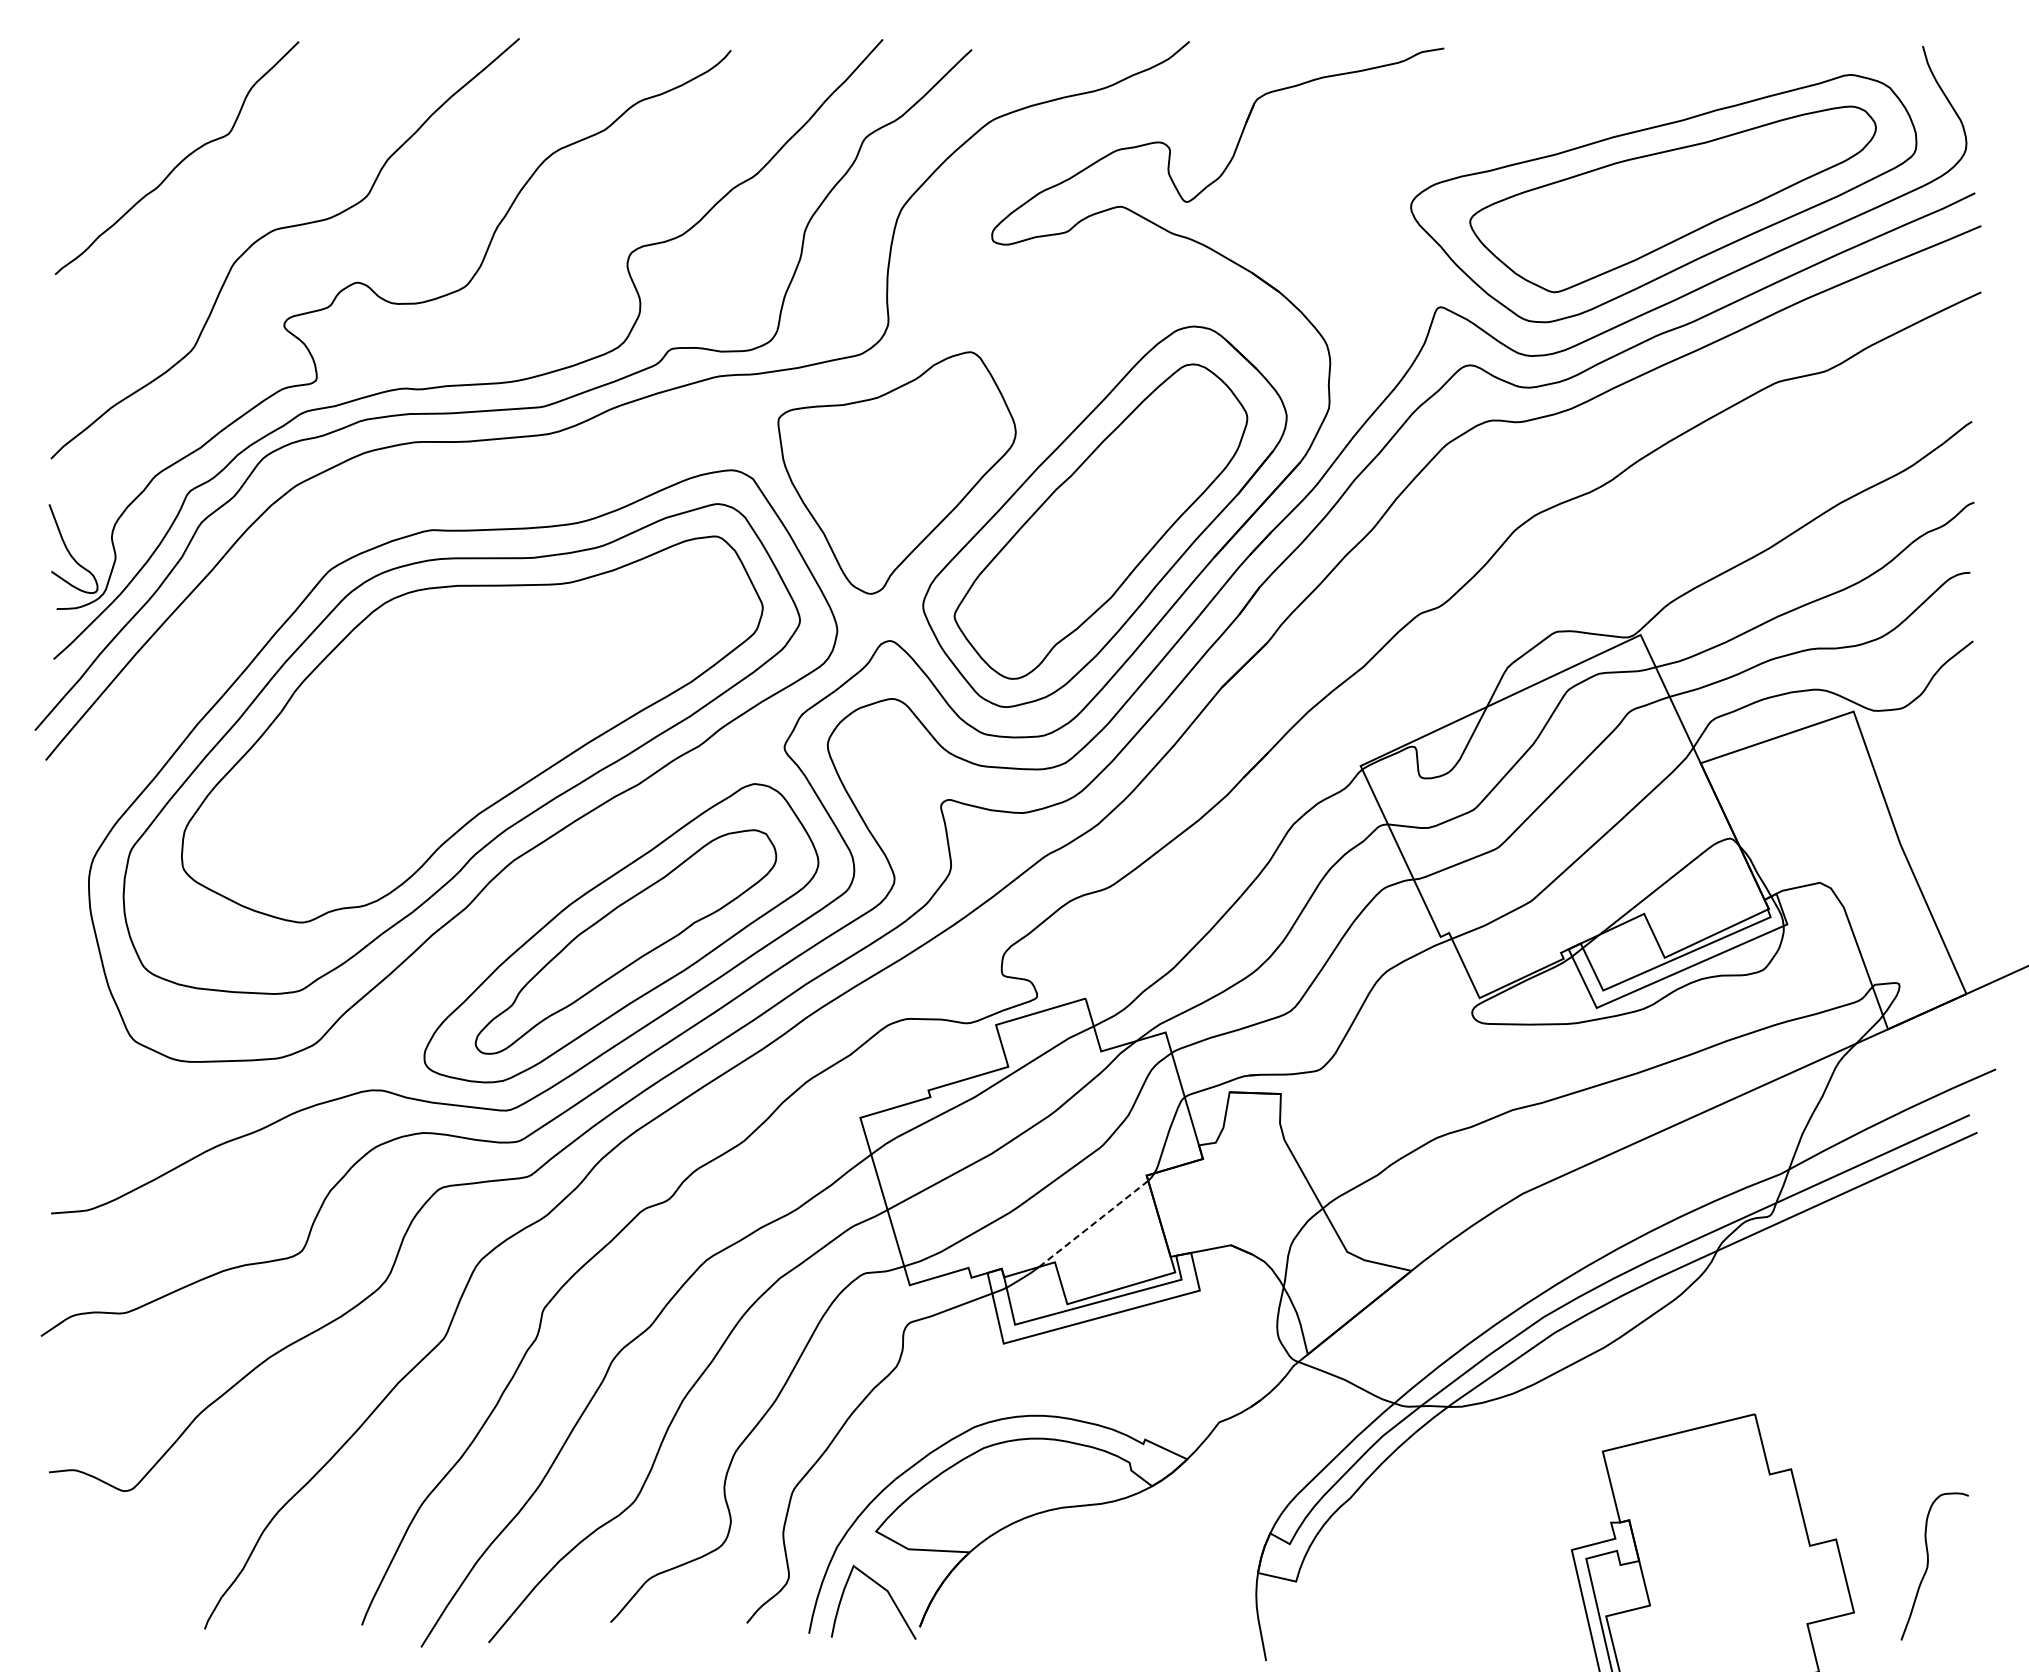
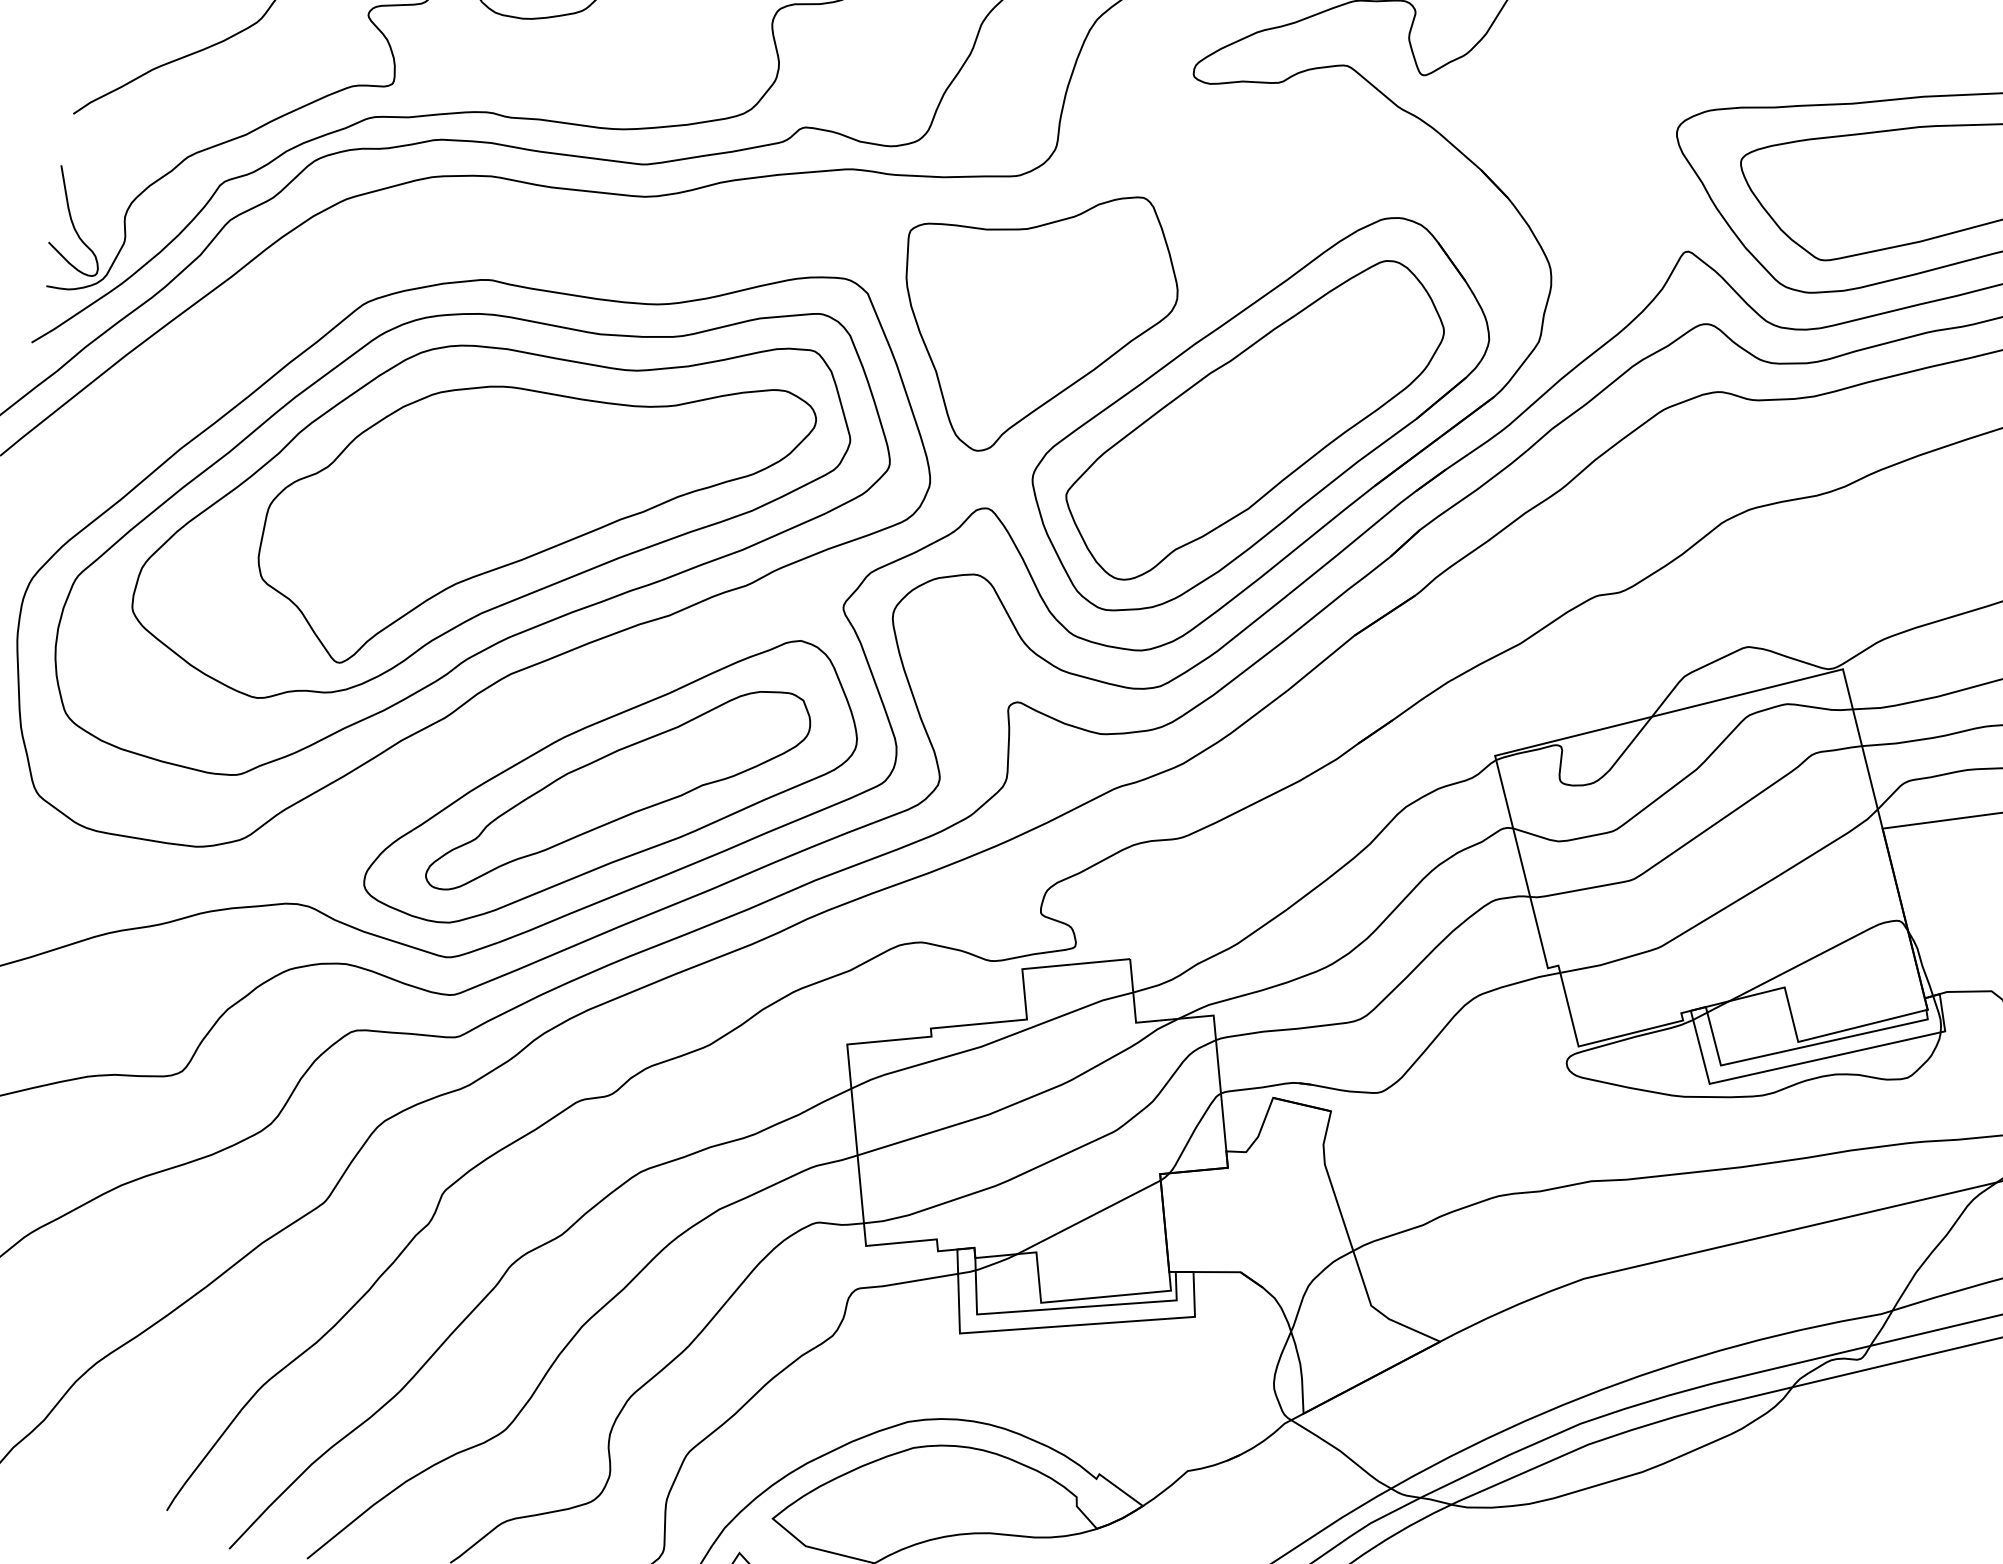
part: (505, 726) -> (530, 519), added
line: (1093, 1223) -> (1088, 1216), dashed -> solid

